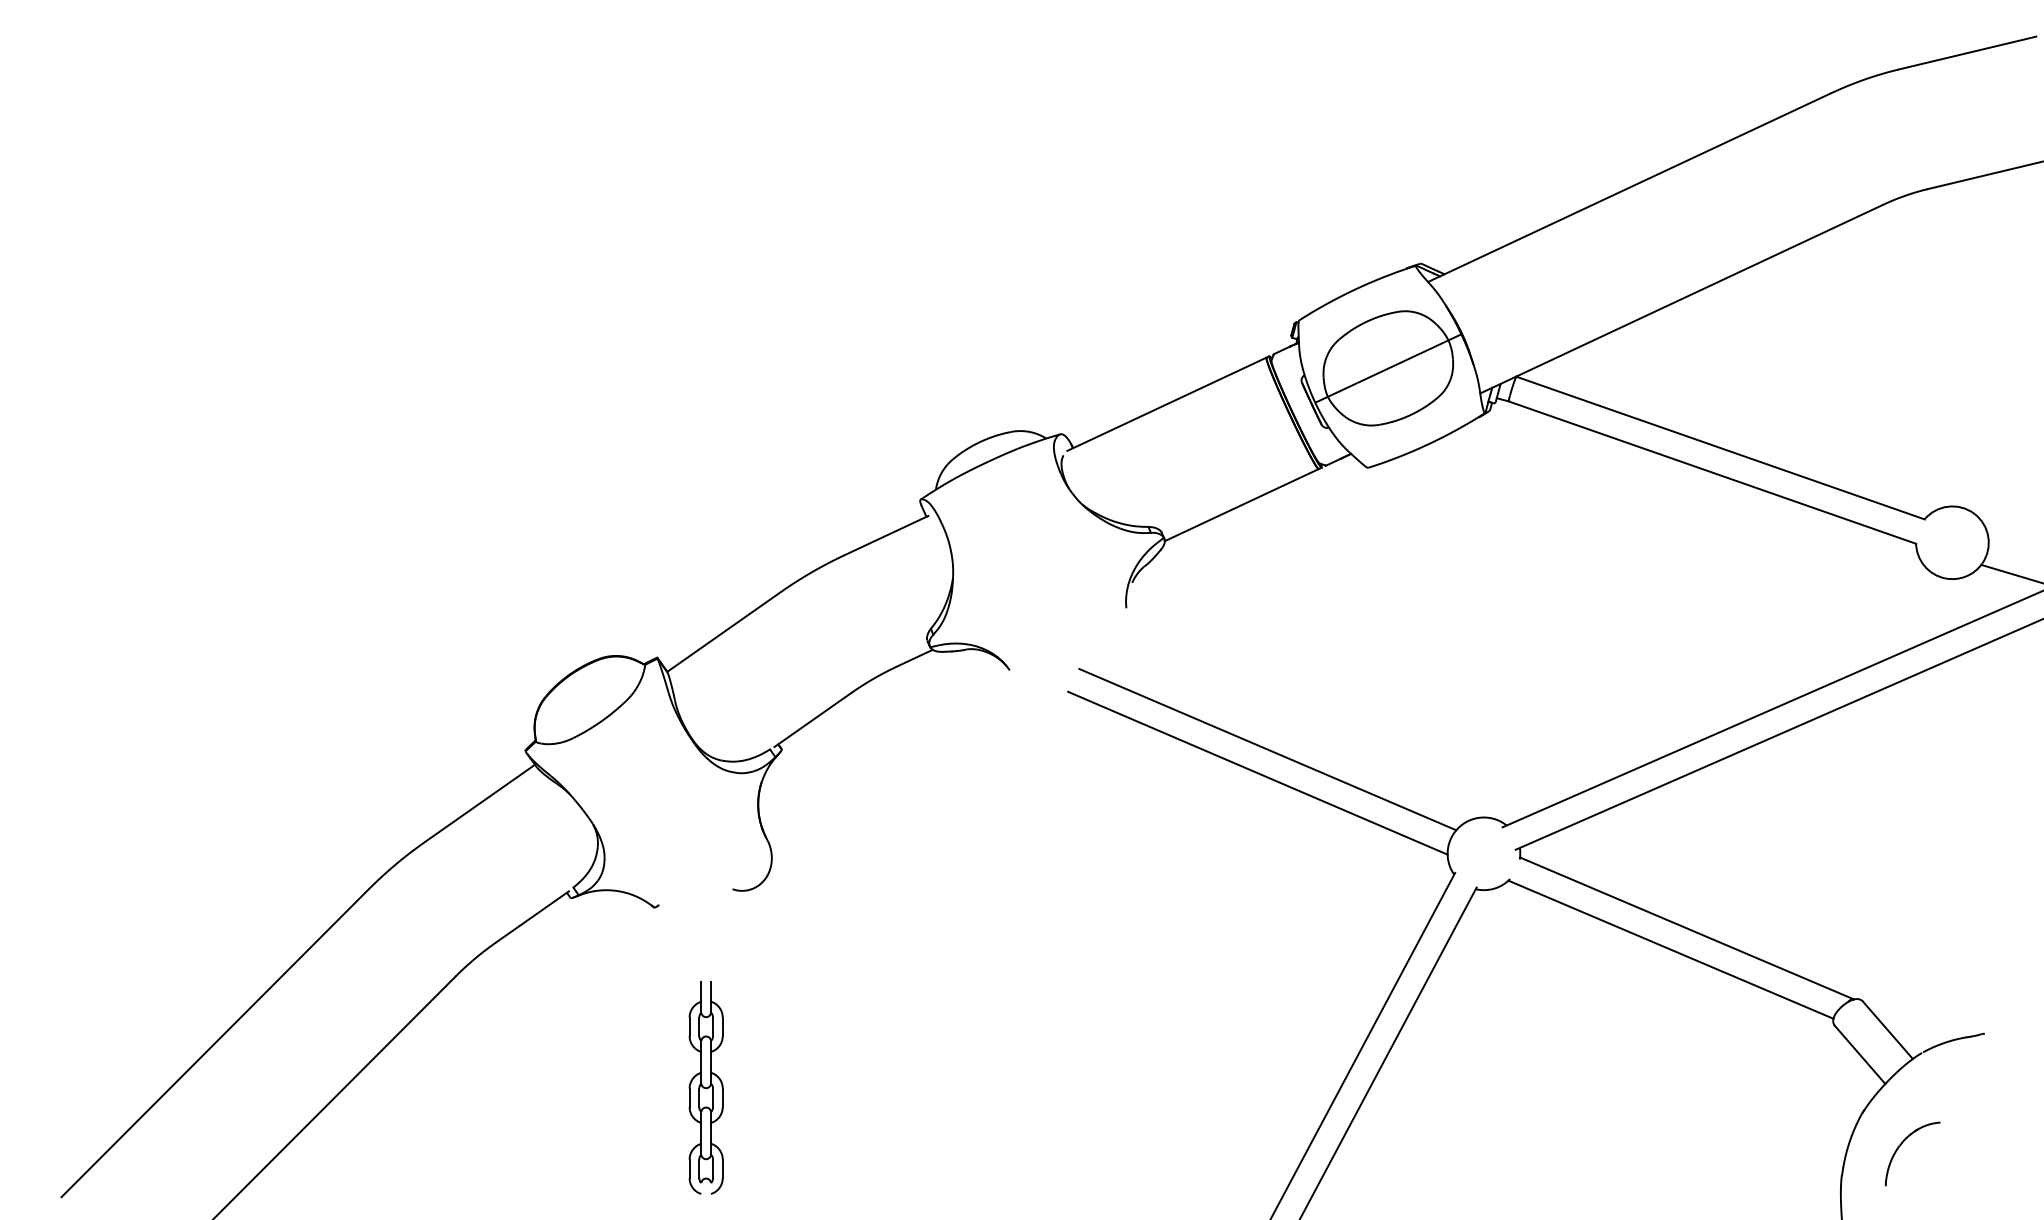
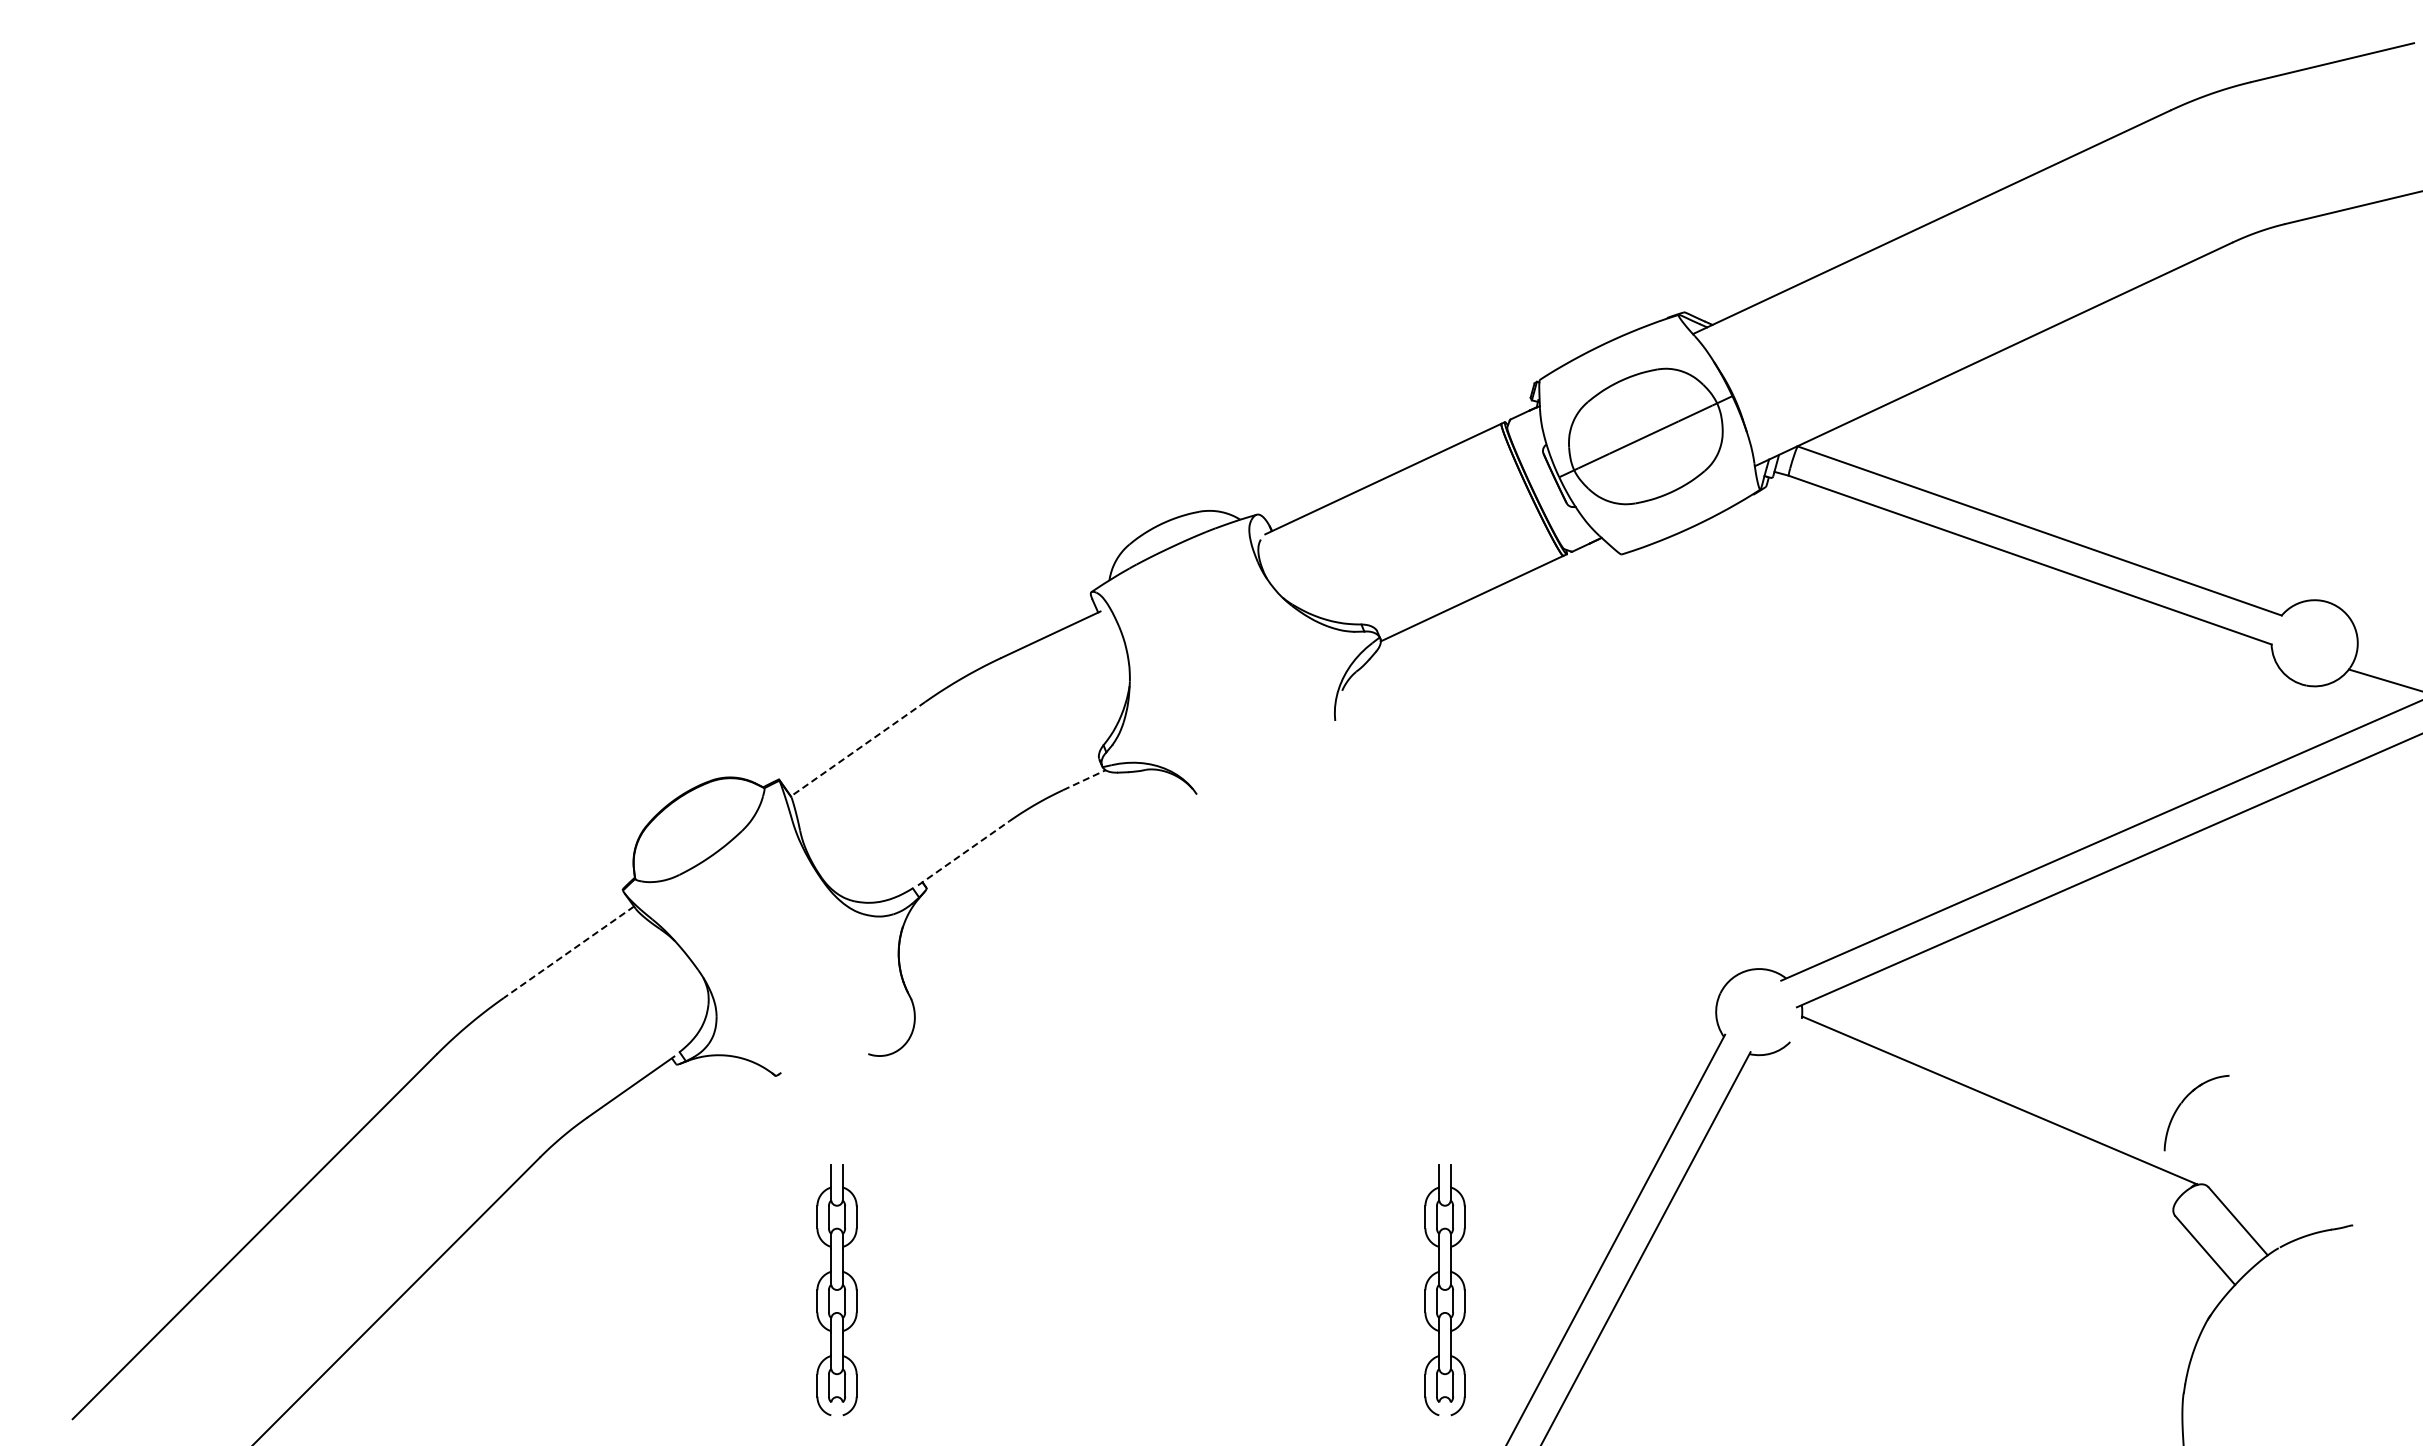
line: (723, 632) -> (857, 749), solid -> dashed
line: (914, 658) -> (1084, 780), solid -> dashed
line: (812, 720) -> (963, 853), solid -> dashed
line: (1267, 749) -> (1502, 888), removed
line: (1258, 773) -> (1491, 916), removed
line: (479, 803) -> (568, 952), solid -> dashed
line: (1670, 949) -> (1980, 1125), removed
part: (1218, 1088) -> (1444, 1290), added
part: (1901, 1145) -> (2183, 1102), moved

